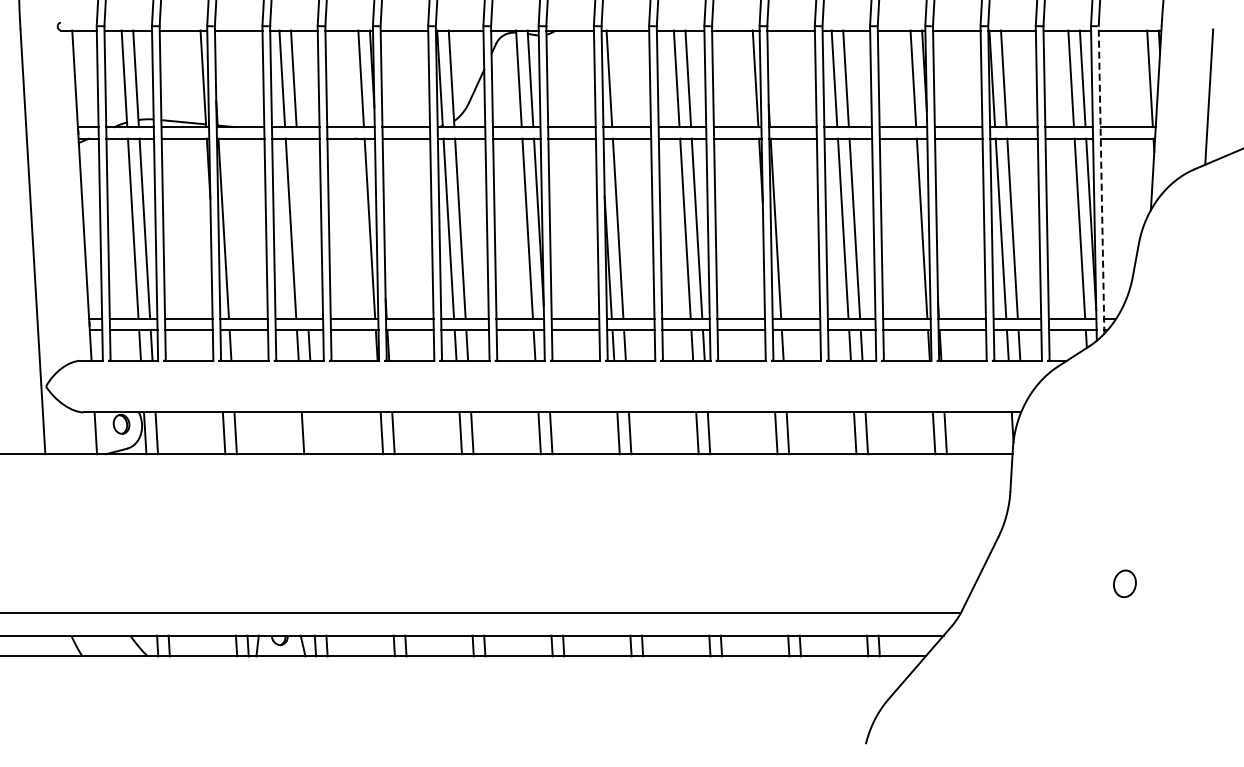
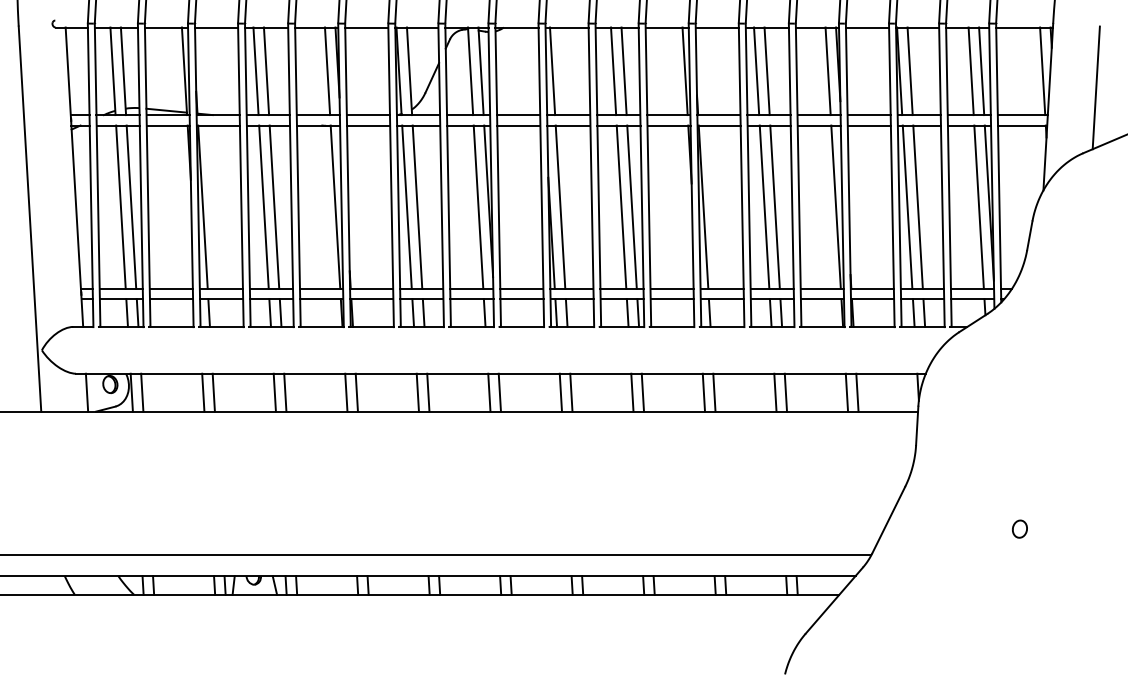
line: (1101, 180) -> (998, 163), dashed -> solid
line: (302, 228) -> (274, 206), added
line: (314, 433) -> (285, 392), added
part: (1124, 583) -> (1019, 528), size x0.71

